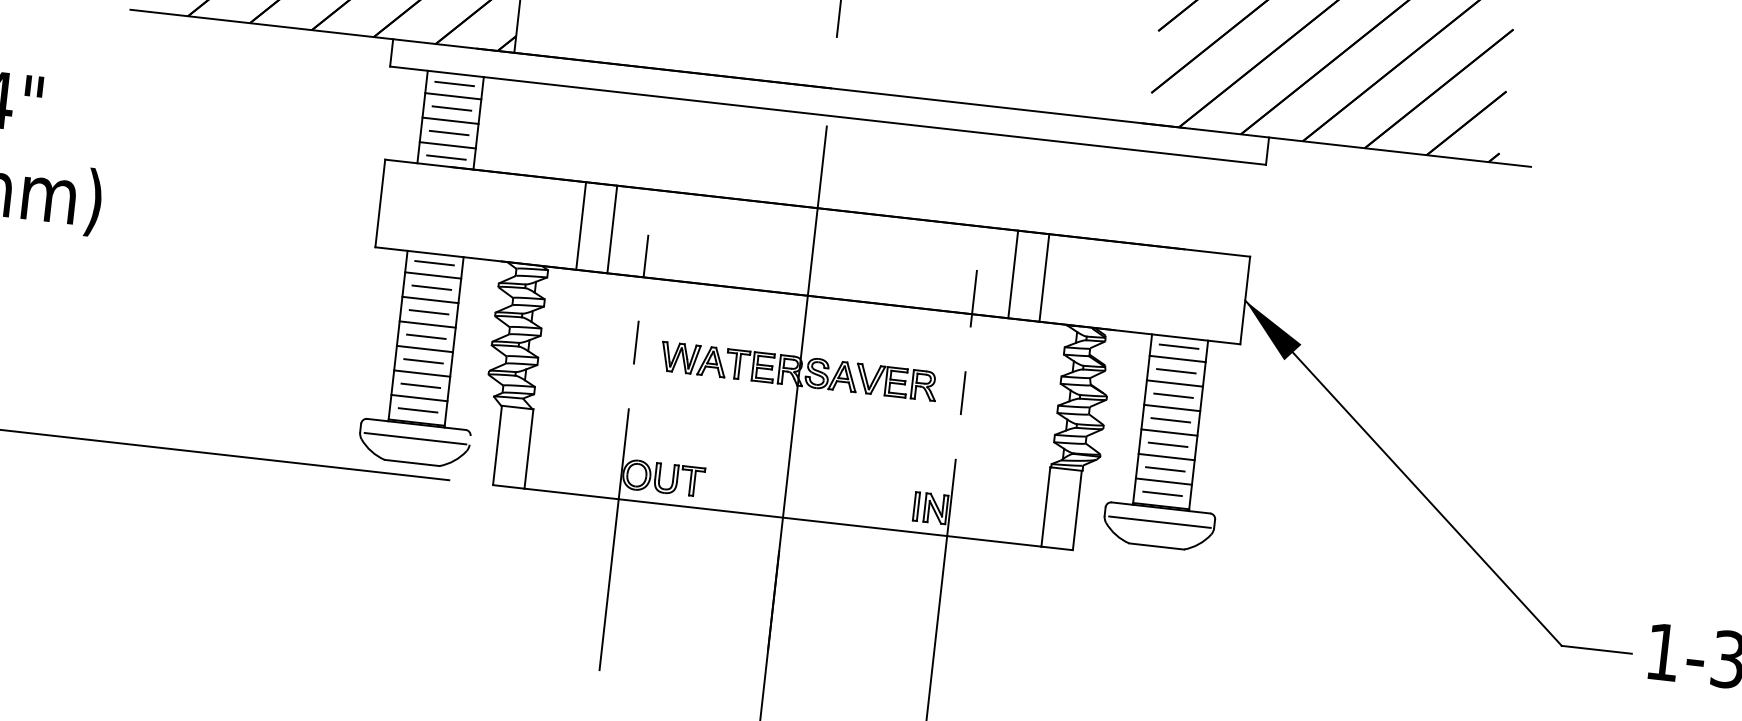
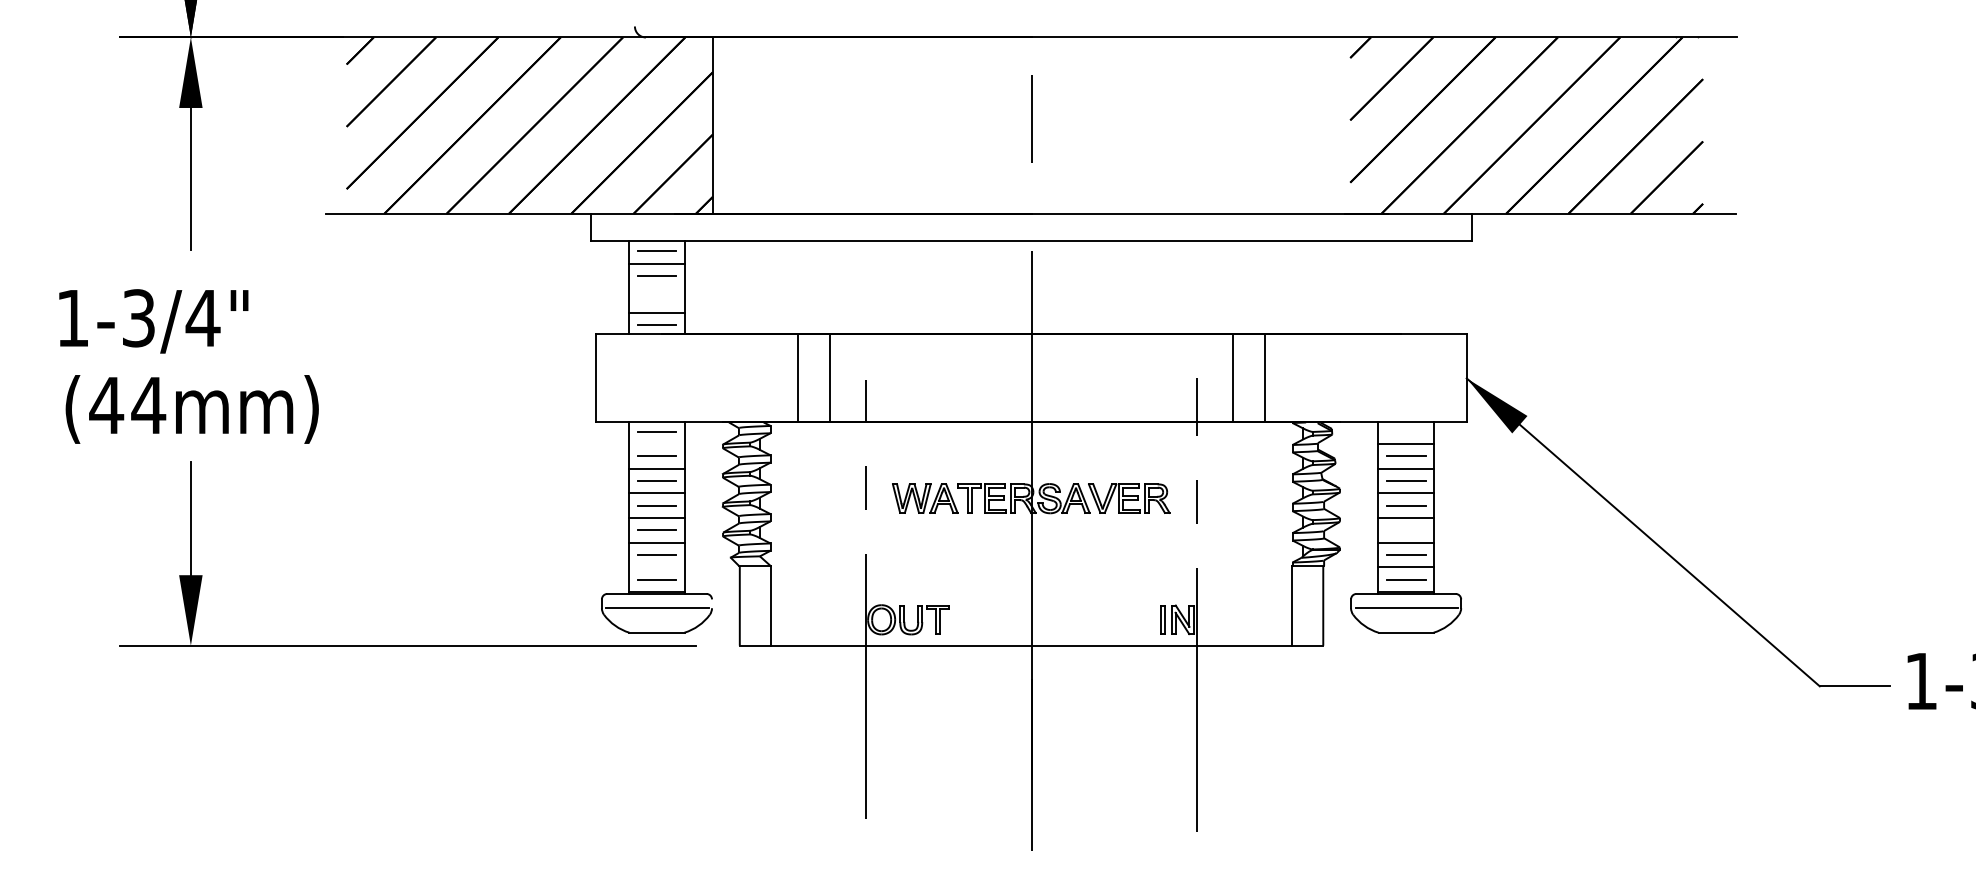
line: (450, 120) -> (656, 288), removed
line: (448, 132) -> (656, 300), removed
line: (432, 275) -> (656, 444), removed
line: (1178, 346) -> (1405, 431), removed
line: (418, 398) -> (656, 567), removed
line: (1167, 444) -> (1405, 530), removed

